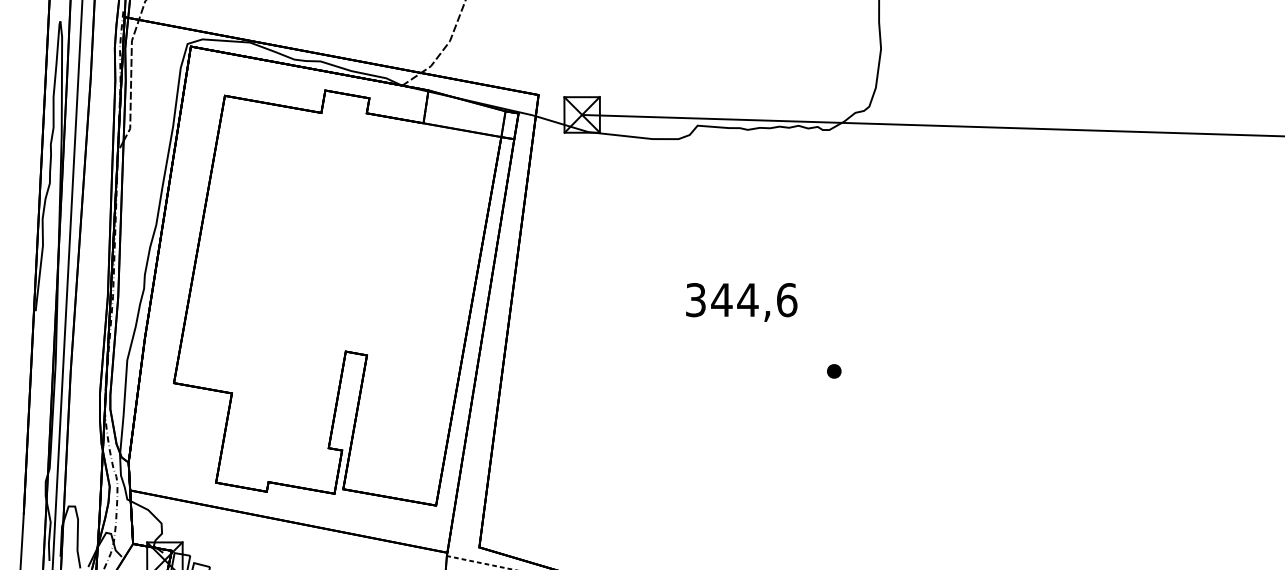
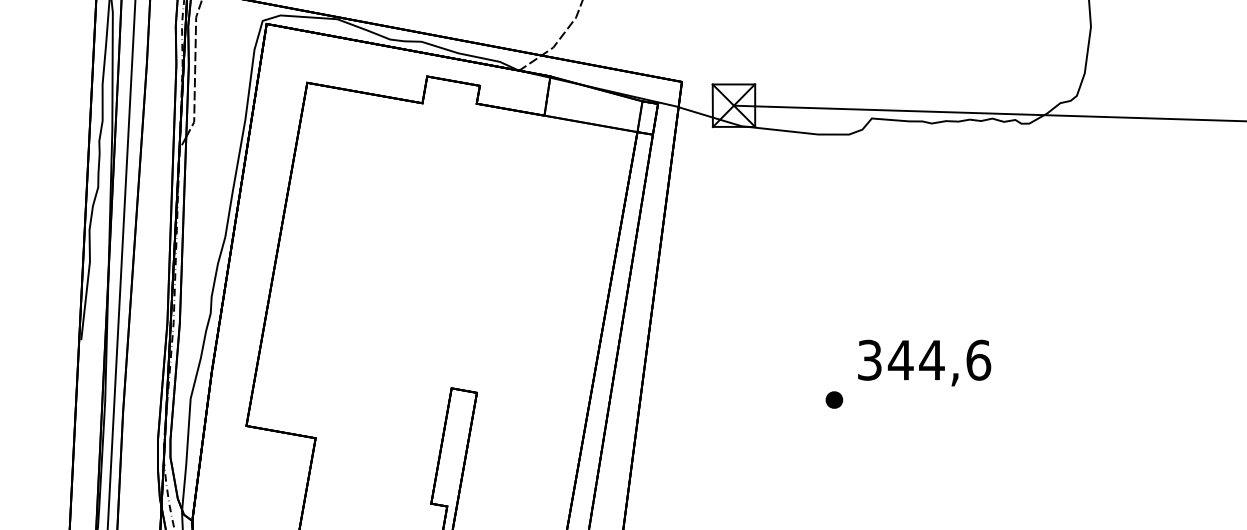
text: (741, 302) -> (924, 363), moved
part: (834, 371) -> (834, 400), moved

